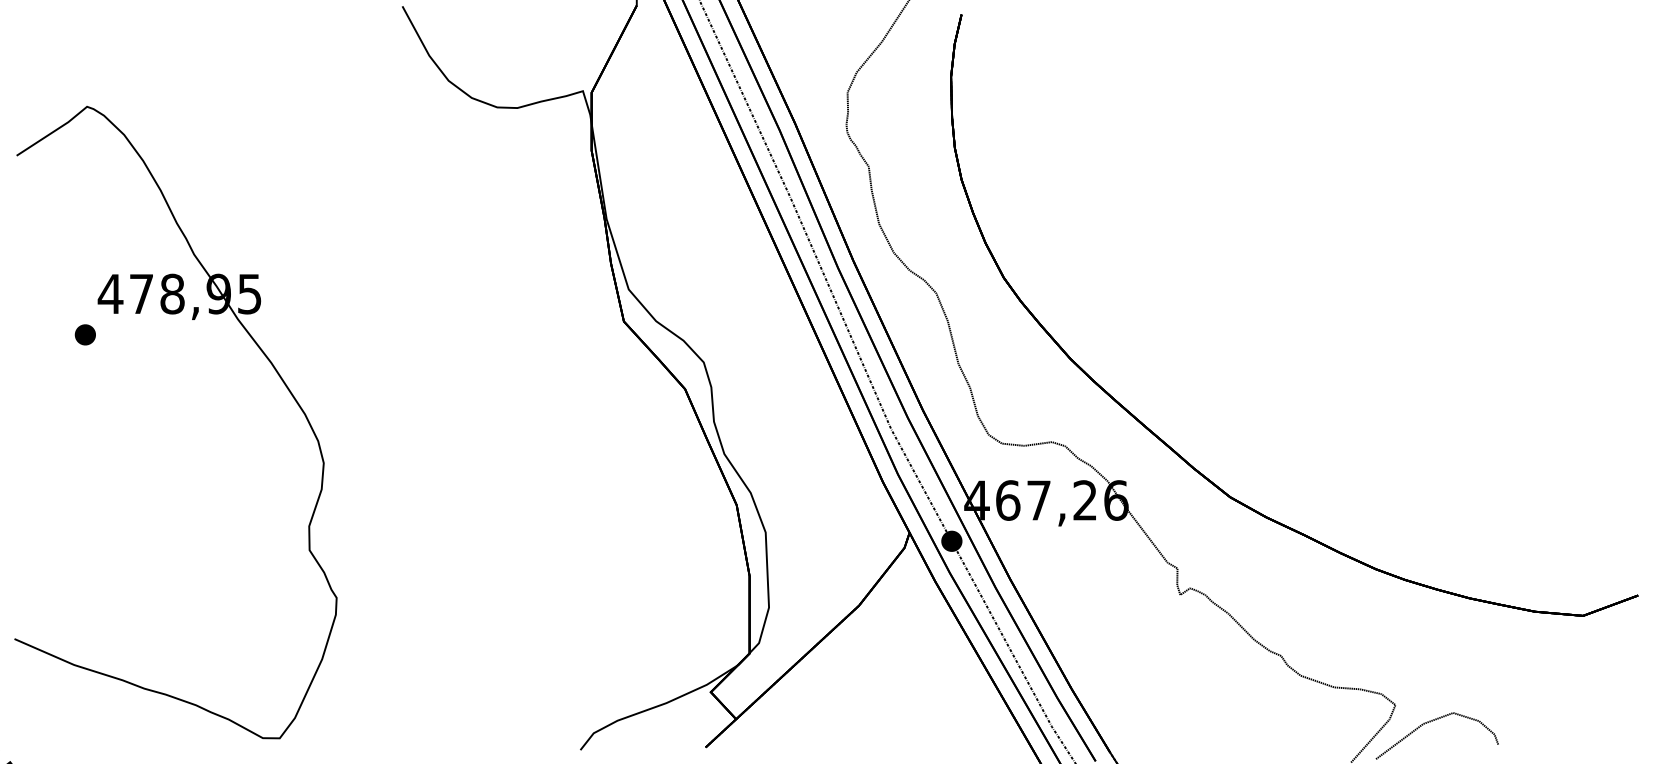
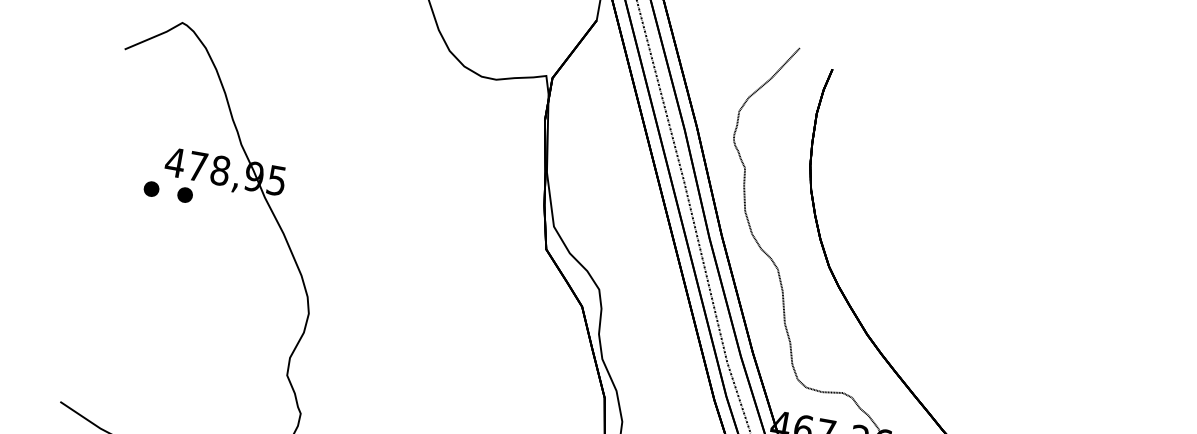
part: (130, 334) -> (184, 194), added

